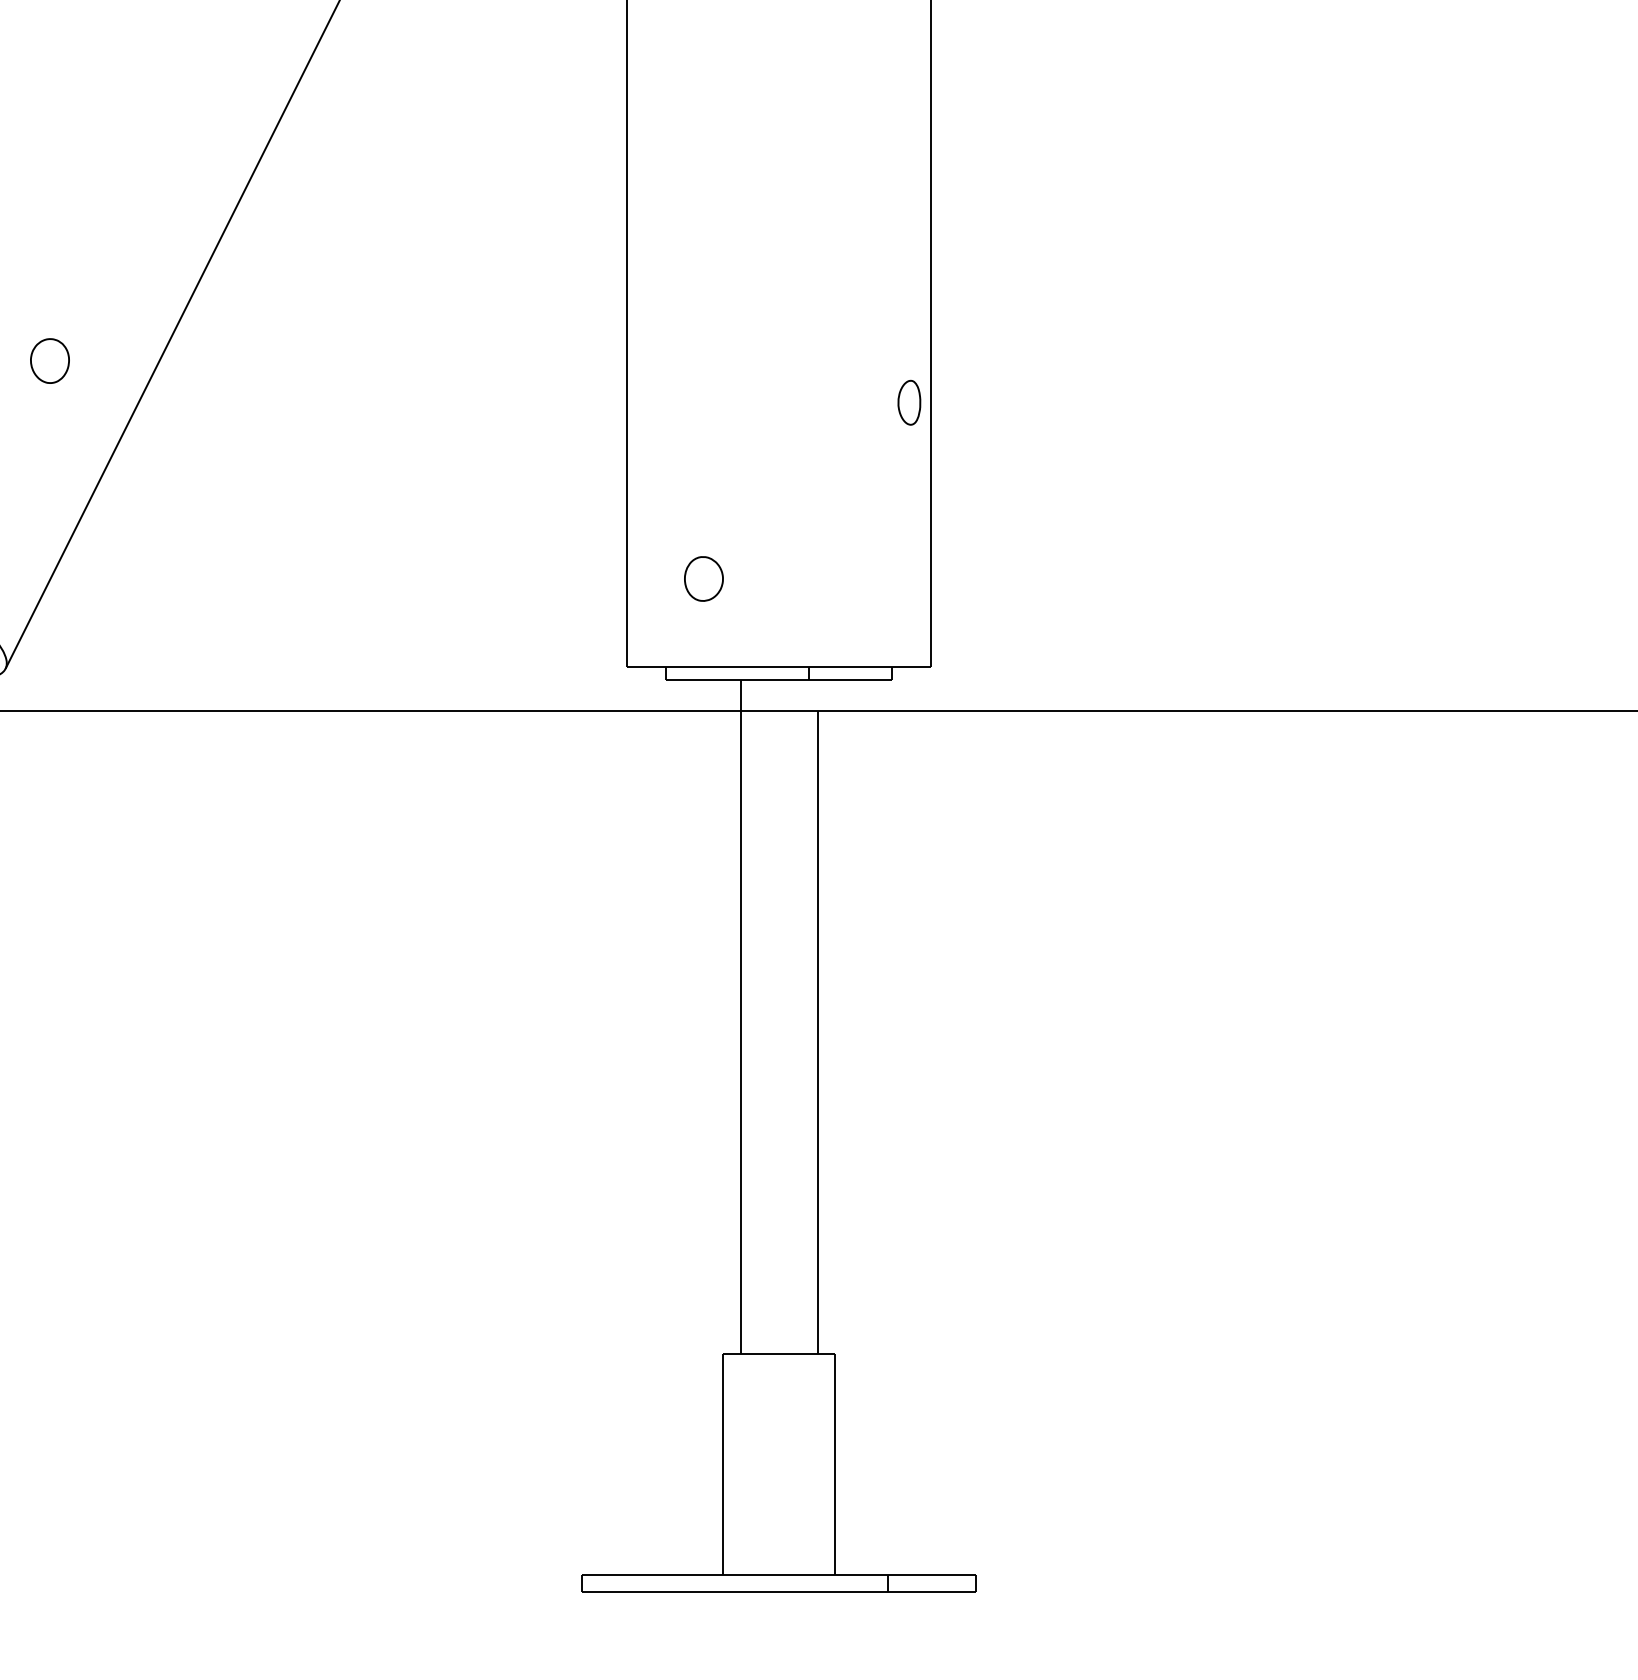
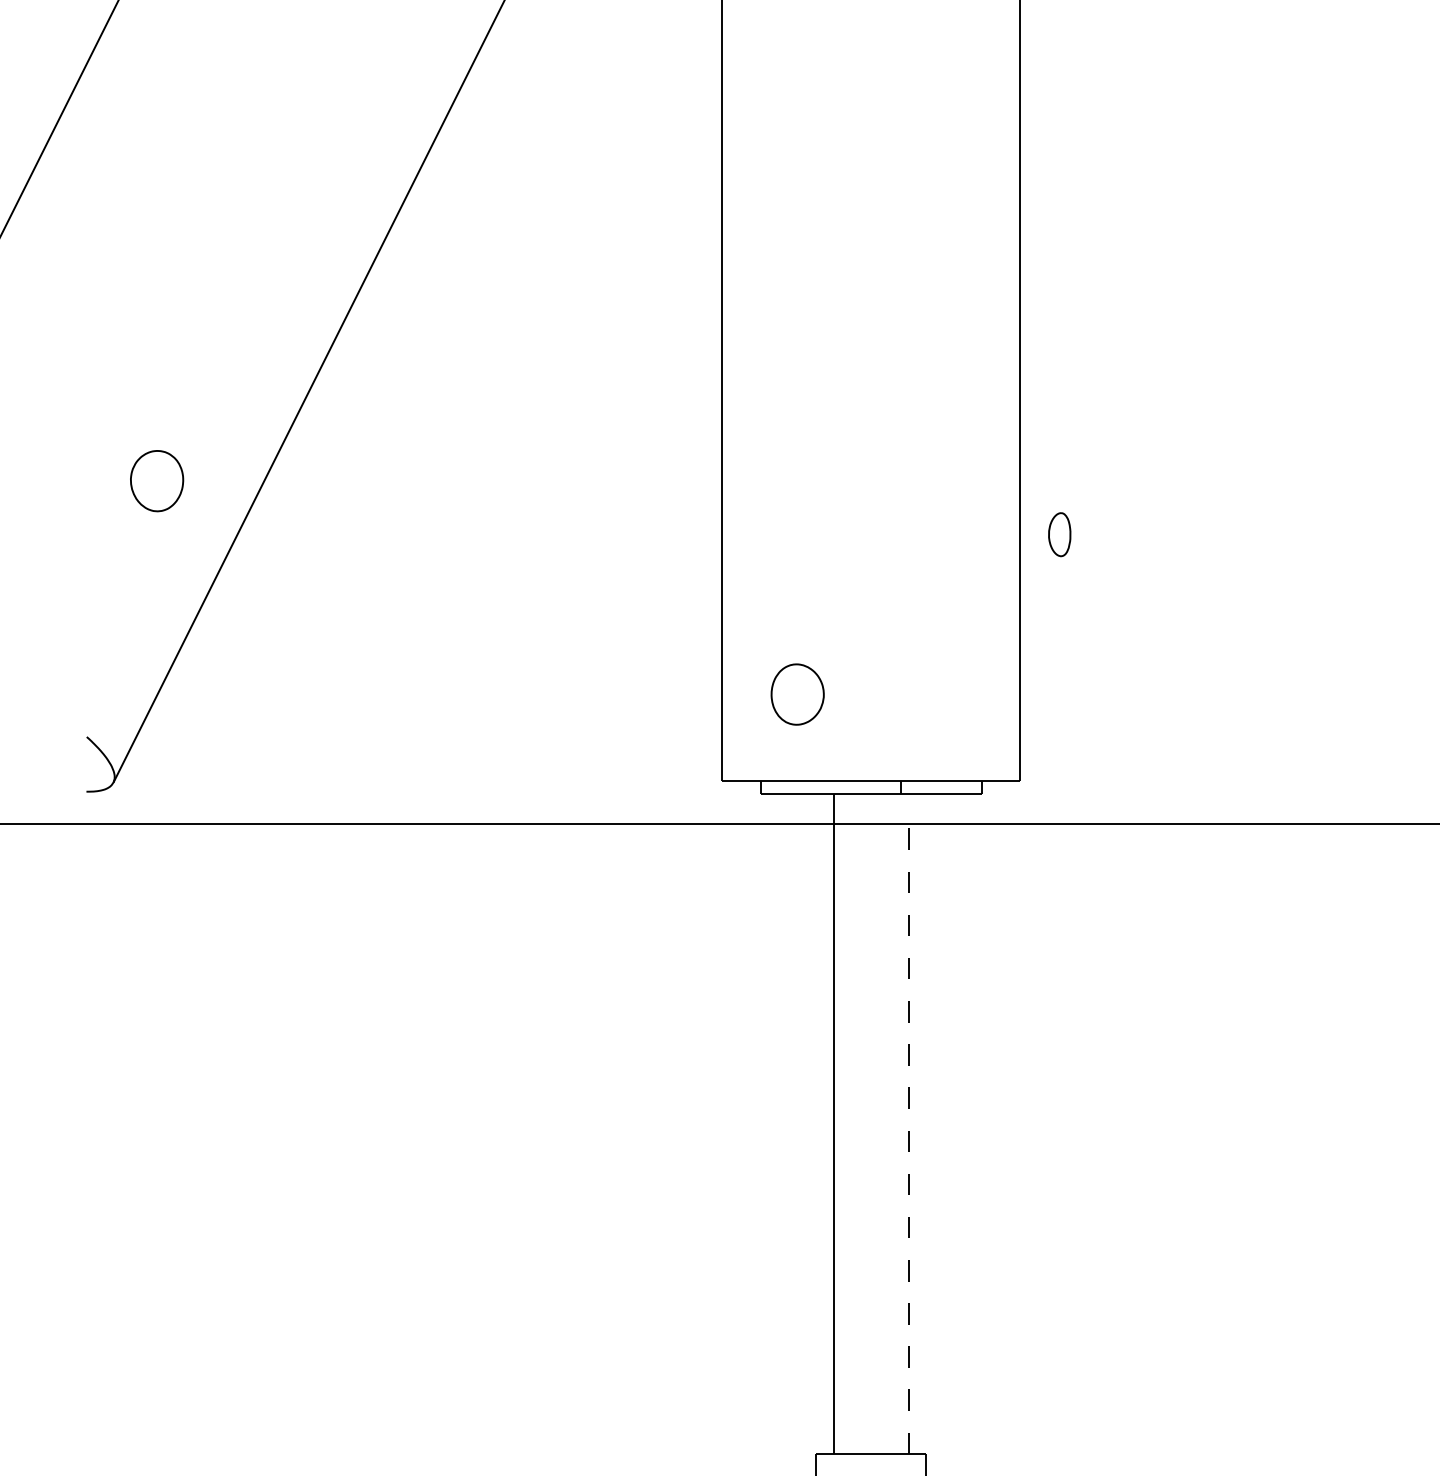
part: (49, 360) -> (156, 480), size x1.4
part: (909, 402) -> (1059, 534), moved
part: (703, 578) -> (797, 694), size x1.4
line: (817, 1032) -> (908, 1138), solid -> dashed

